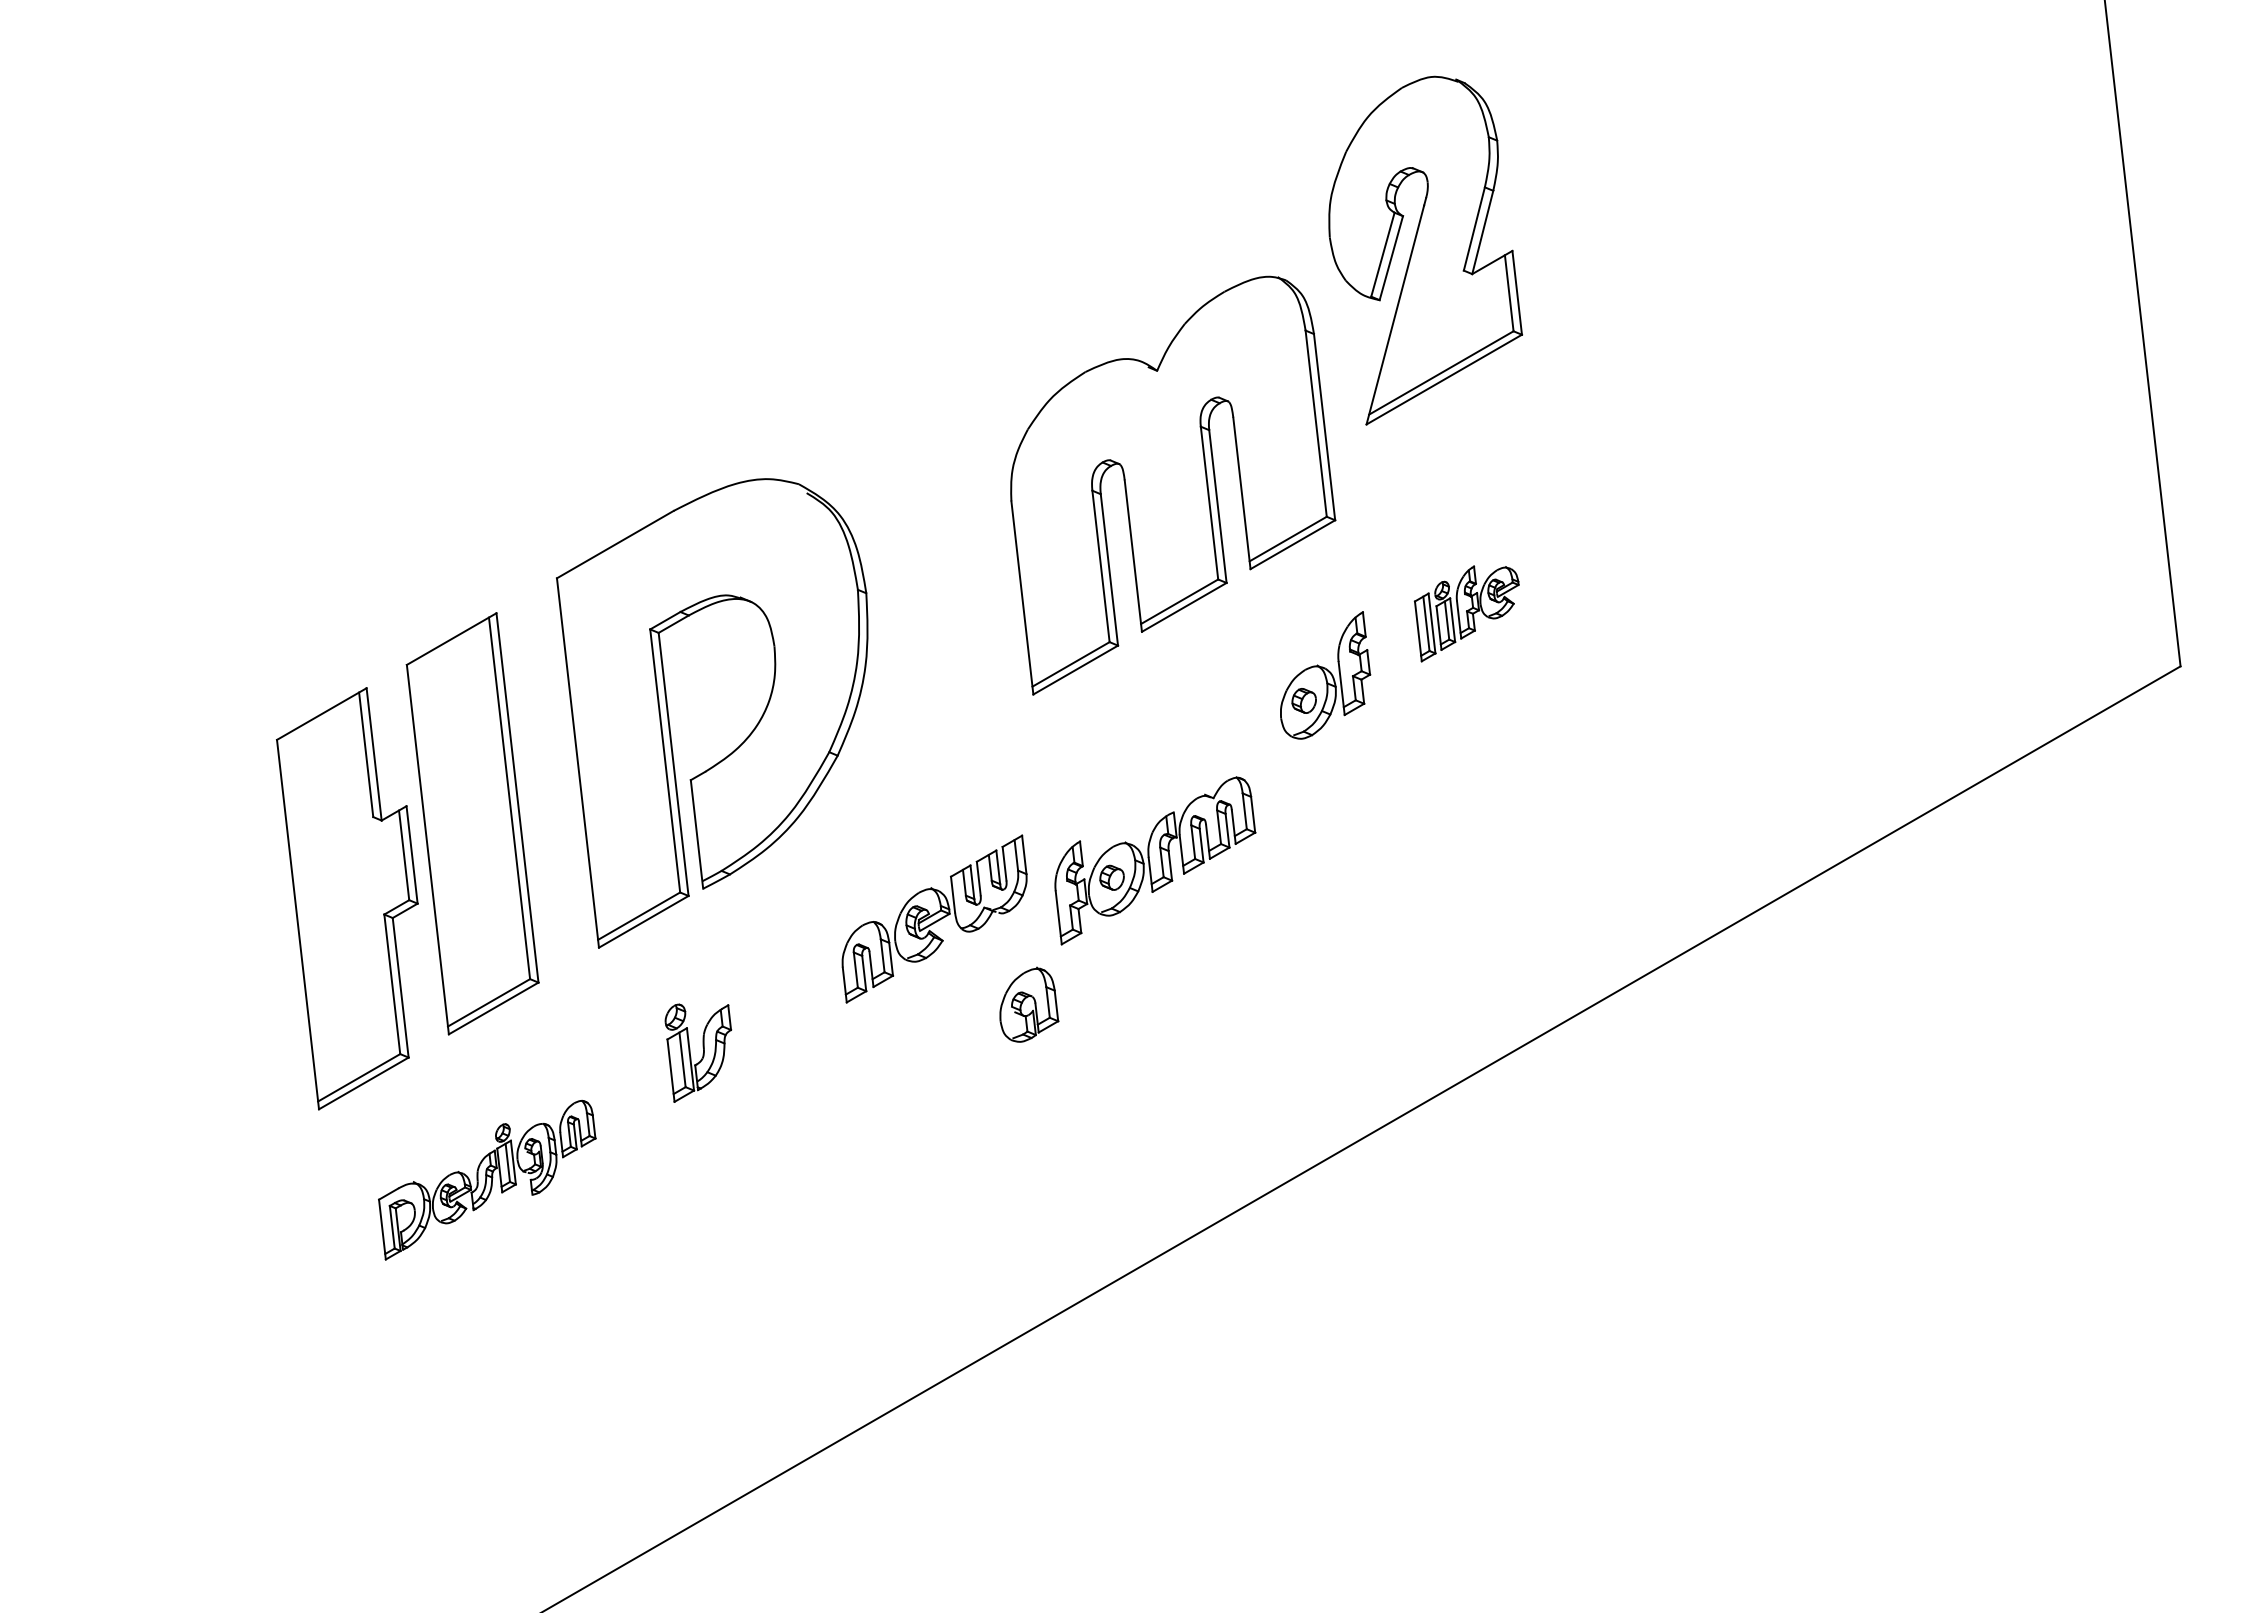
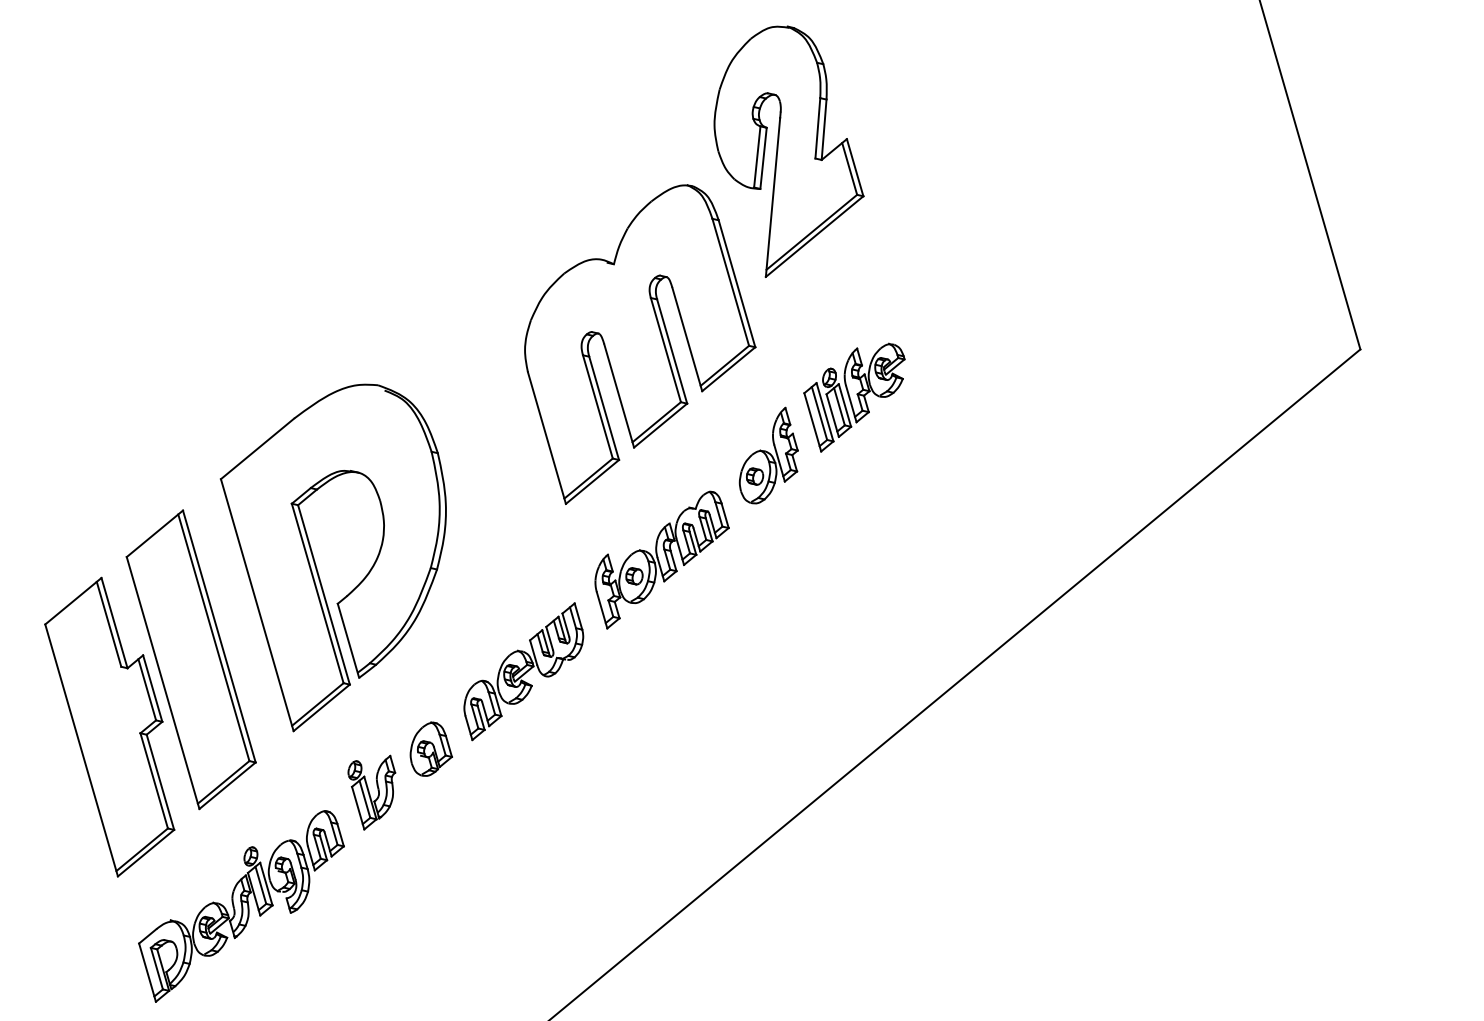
part: (1466, 613) -> (857, 396), size x1.43
part: (1155, 860) -> (662, 559), moved
part: (1029, 1004) -> (430, 748), moved
part: (486, 1179) -> (242, 905), size x1.43

